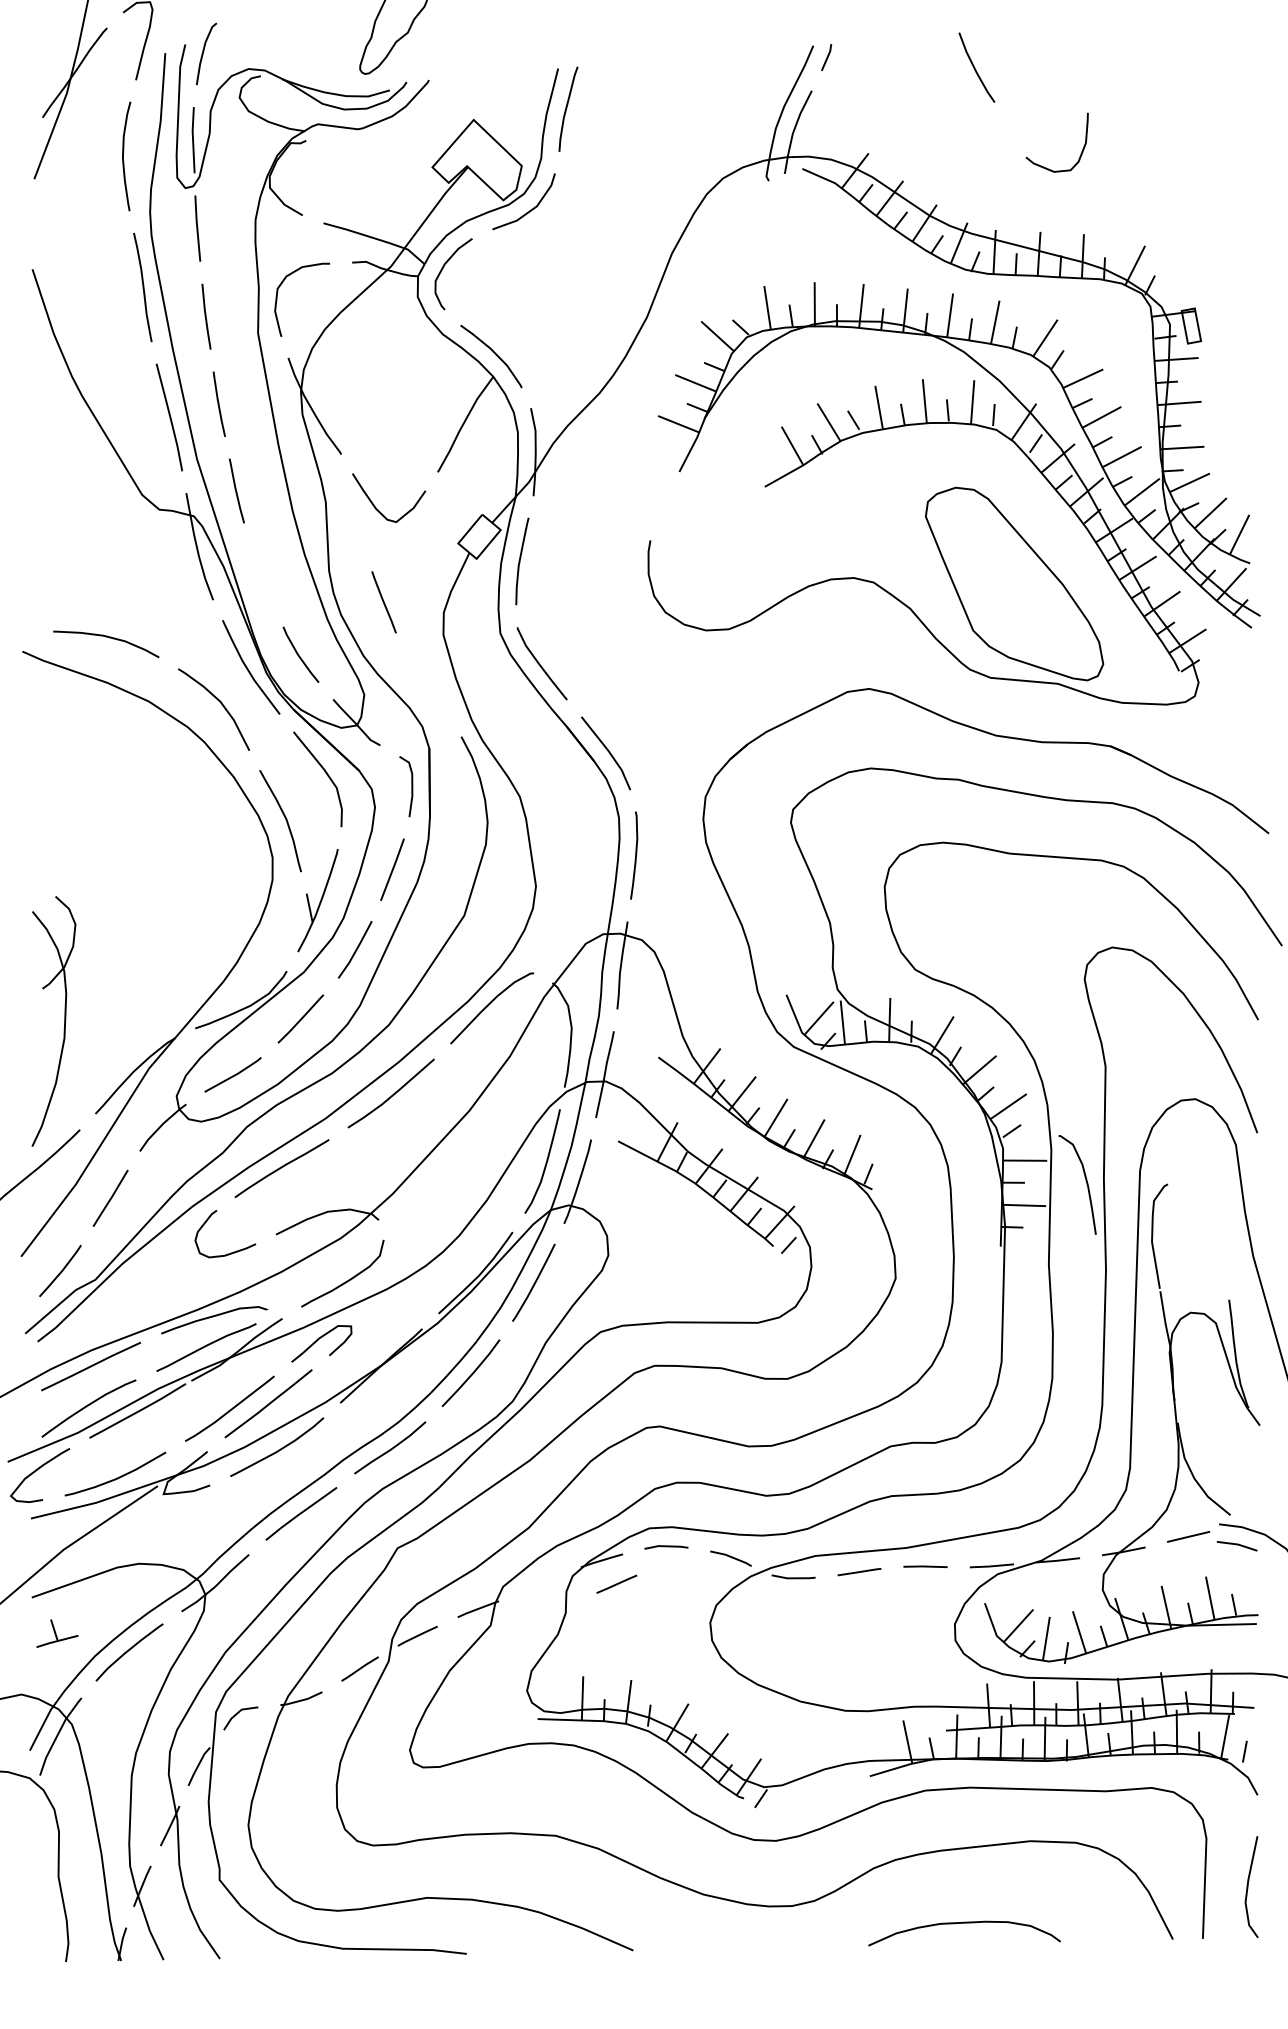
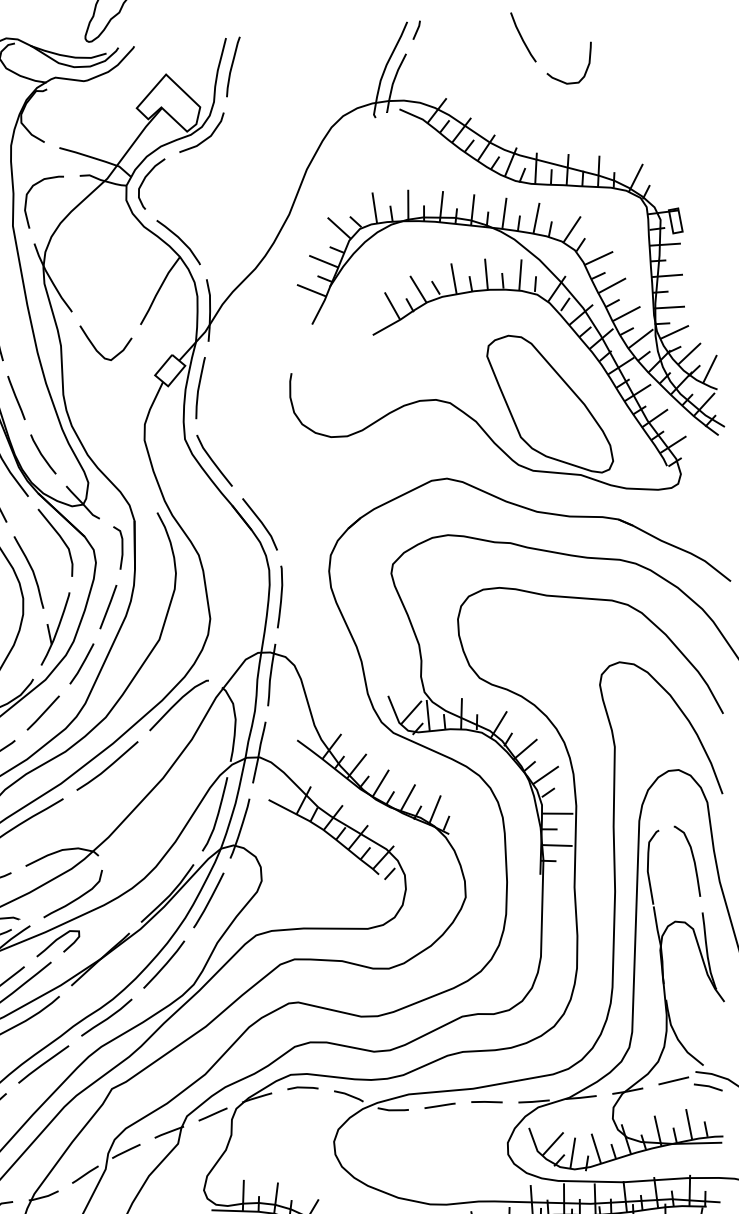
curve: (1080, 153) -> (585, 70), moved
line: (383, 602) -> (16, 398), moved
curve: (1085, 1181) -> (692, 859), moved
line: (616, 1583) -> (212, 1113), moved

